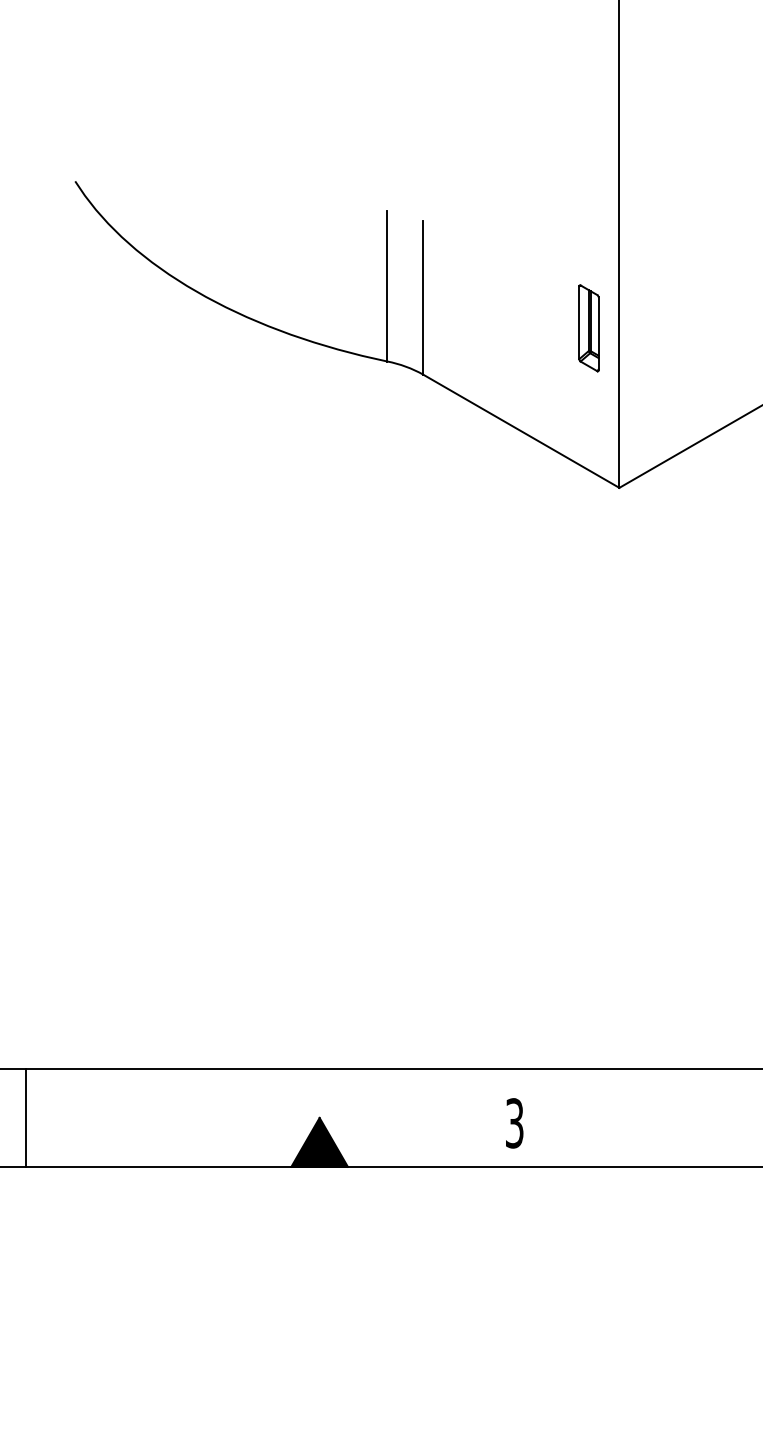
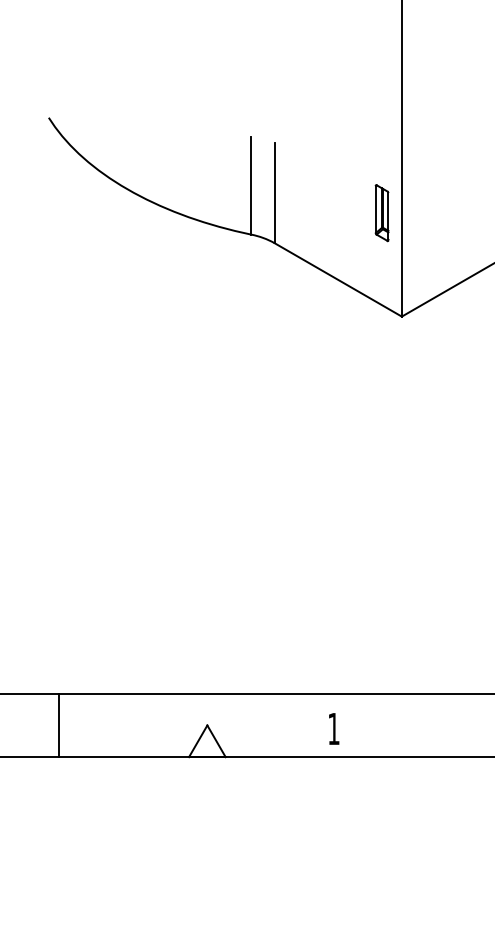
line: (27, 1118) -> (59, 725), moved
text: (514, 1122) -> (333, 728), 3 -> 1
fill: (319, 1142) -> (207, 741), removed

